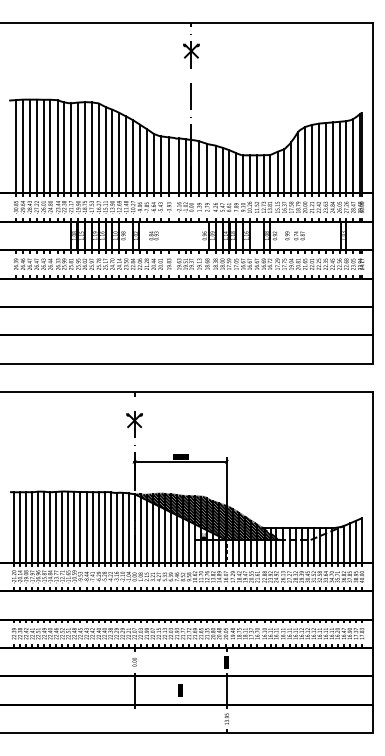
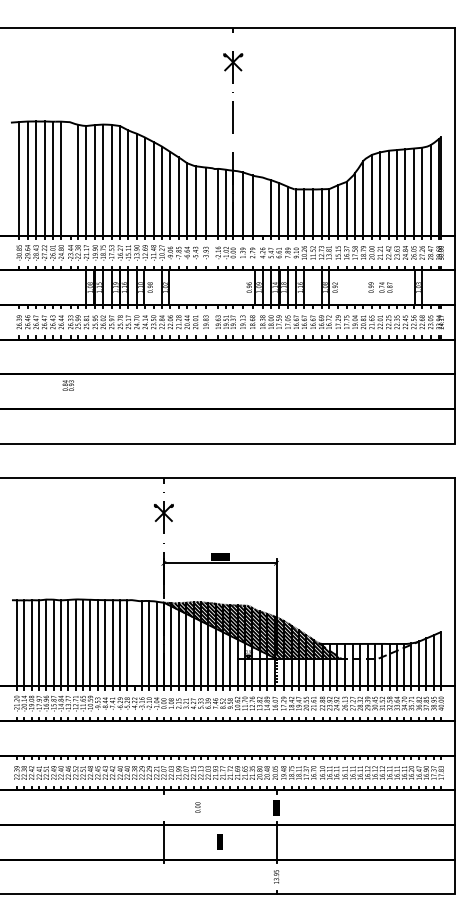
line: (58, 146) -> (70, 178), removed
line: (215, 169) -> (262, 206), removed
text: (153, 235) -> (67, 385), moved
text: (294, 235) -> (380, 287), moved
line: (110, 527) -> (134, 643), removed
text: (134, 662) -> (197, 807), moved

